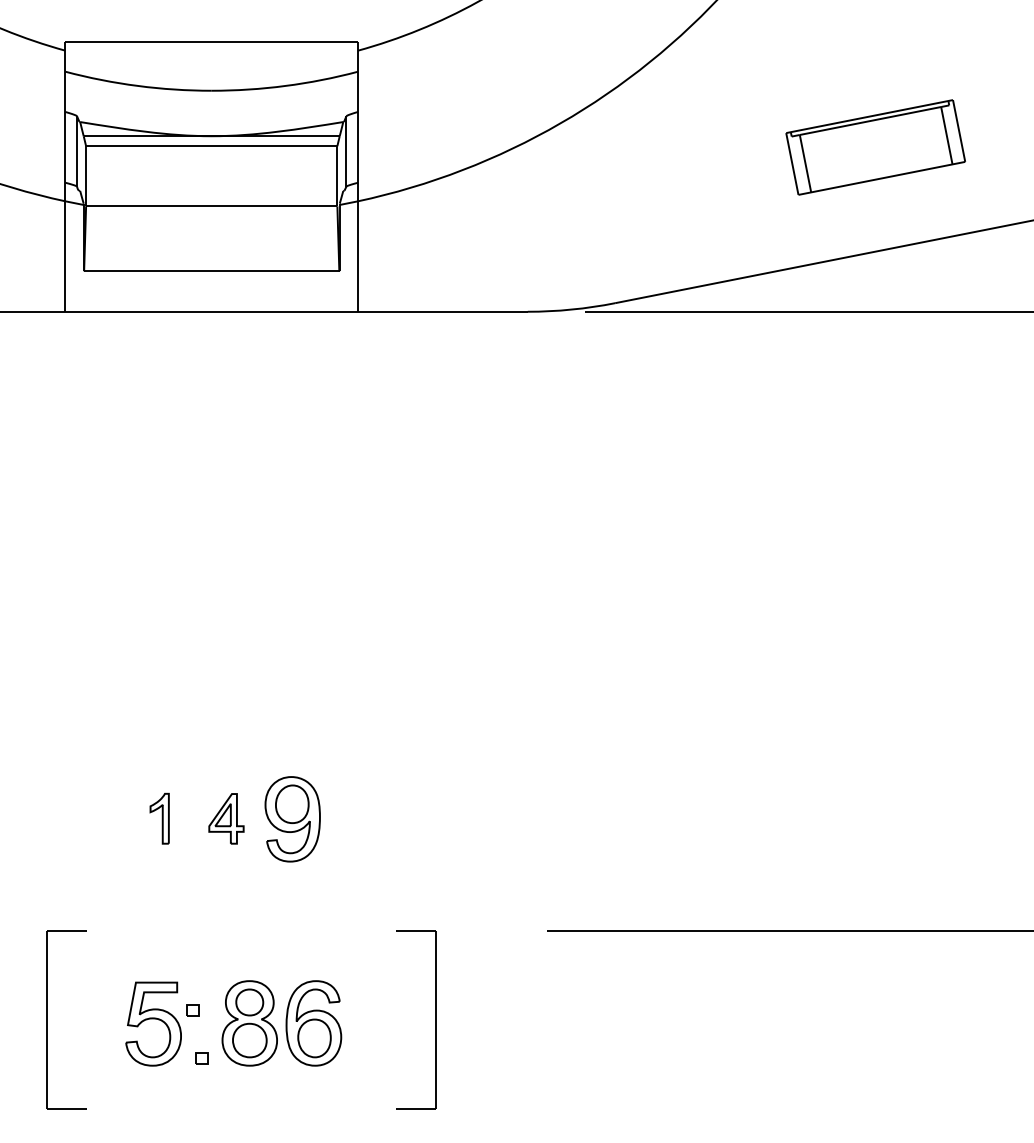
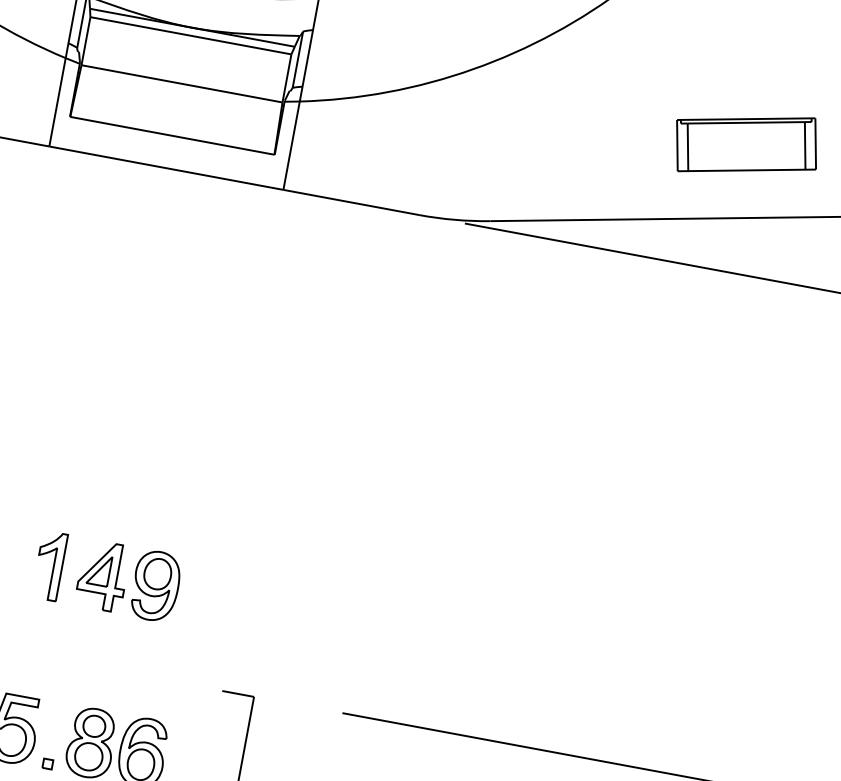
part: (875, 147) -> (746, 144), moved
part: (159, 818) -> (49, 565), size x1.67
part: (226, 818) -> (103, 575), size x1.67
part: (192, 1010) -> (47, 724), removed

